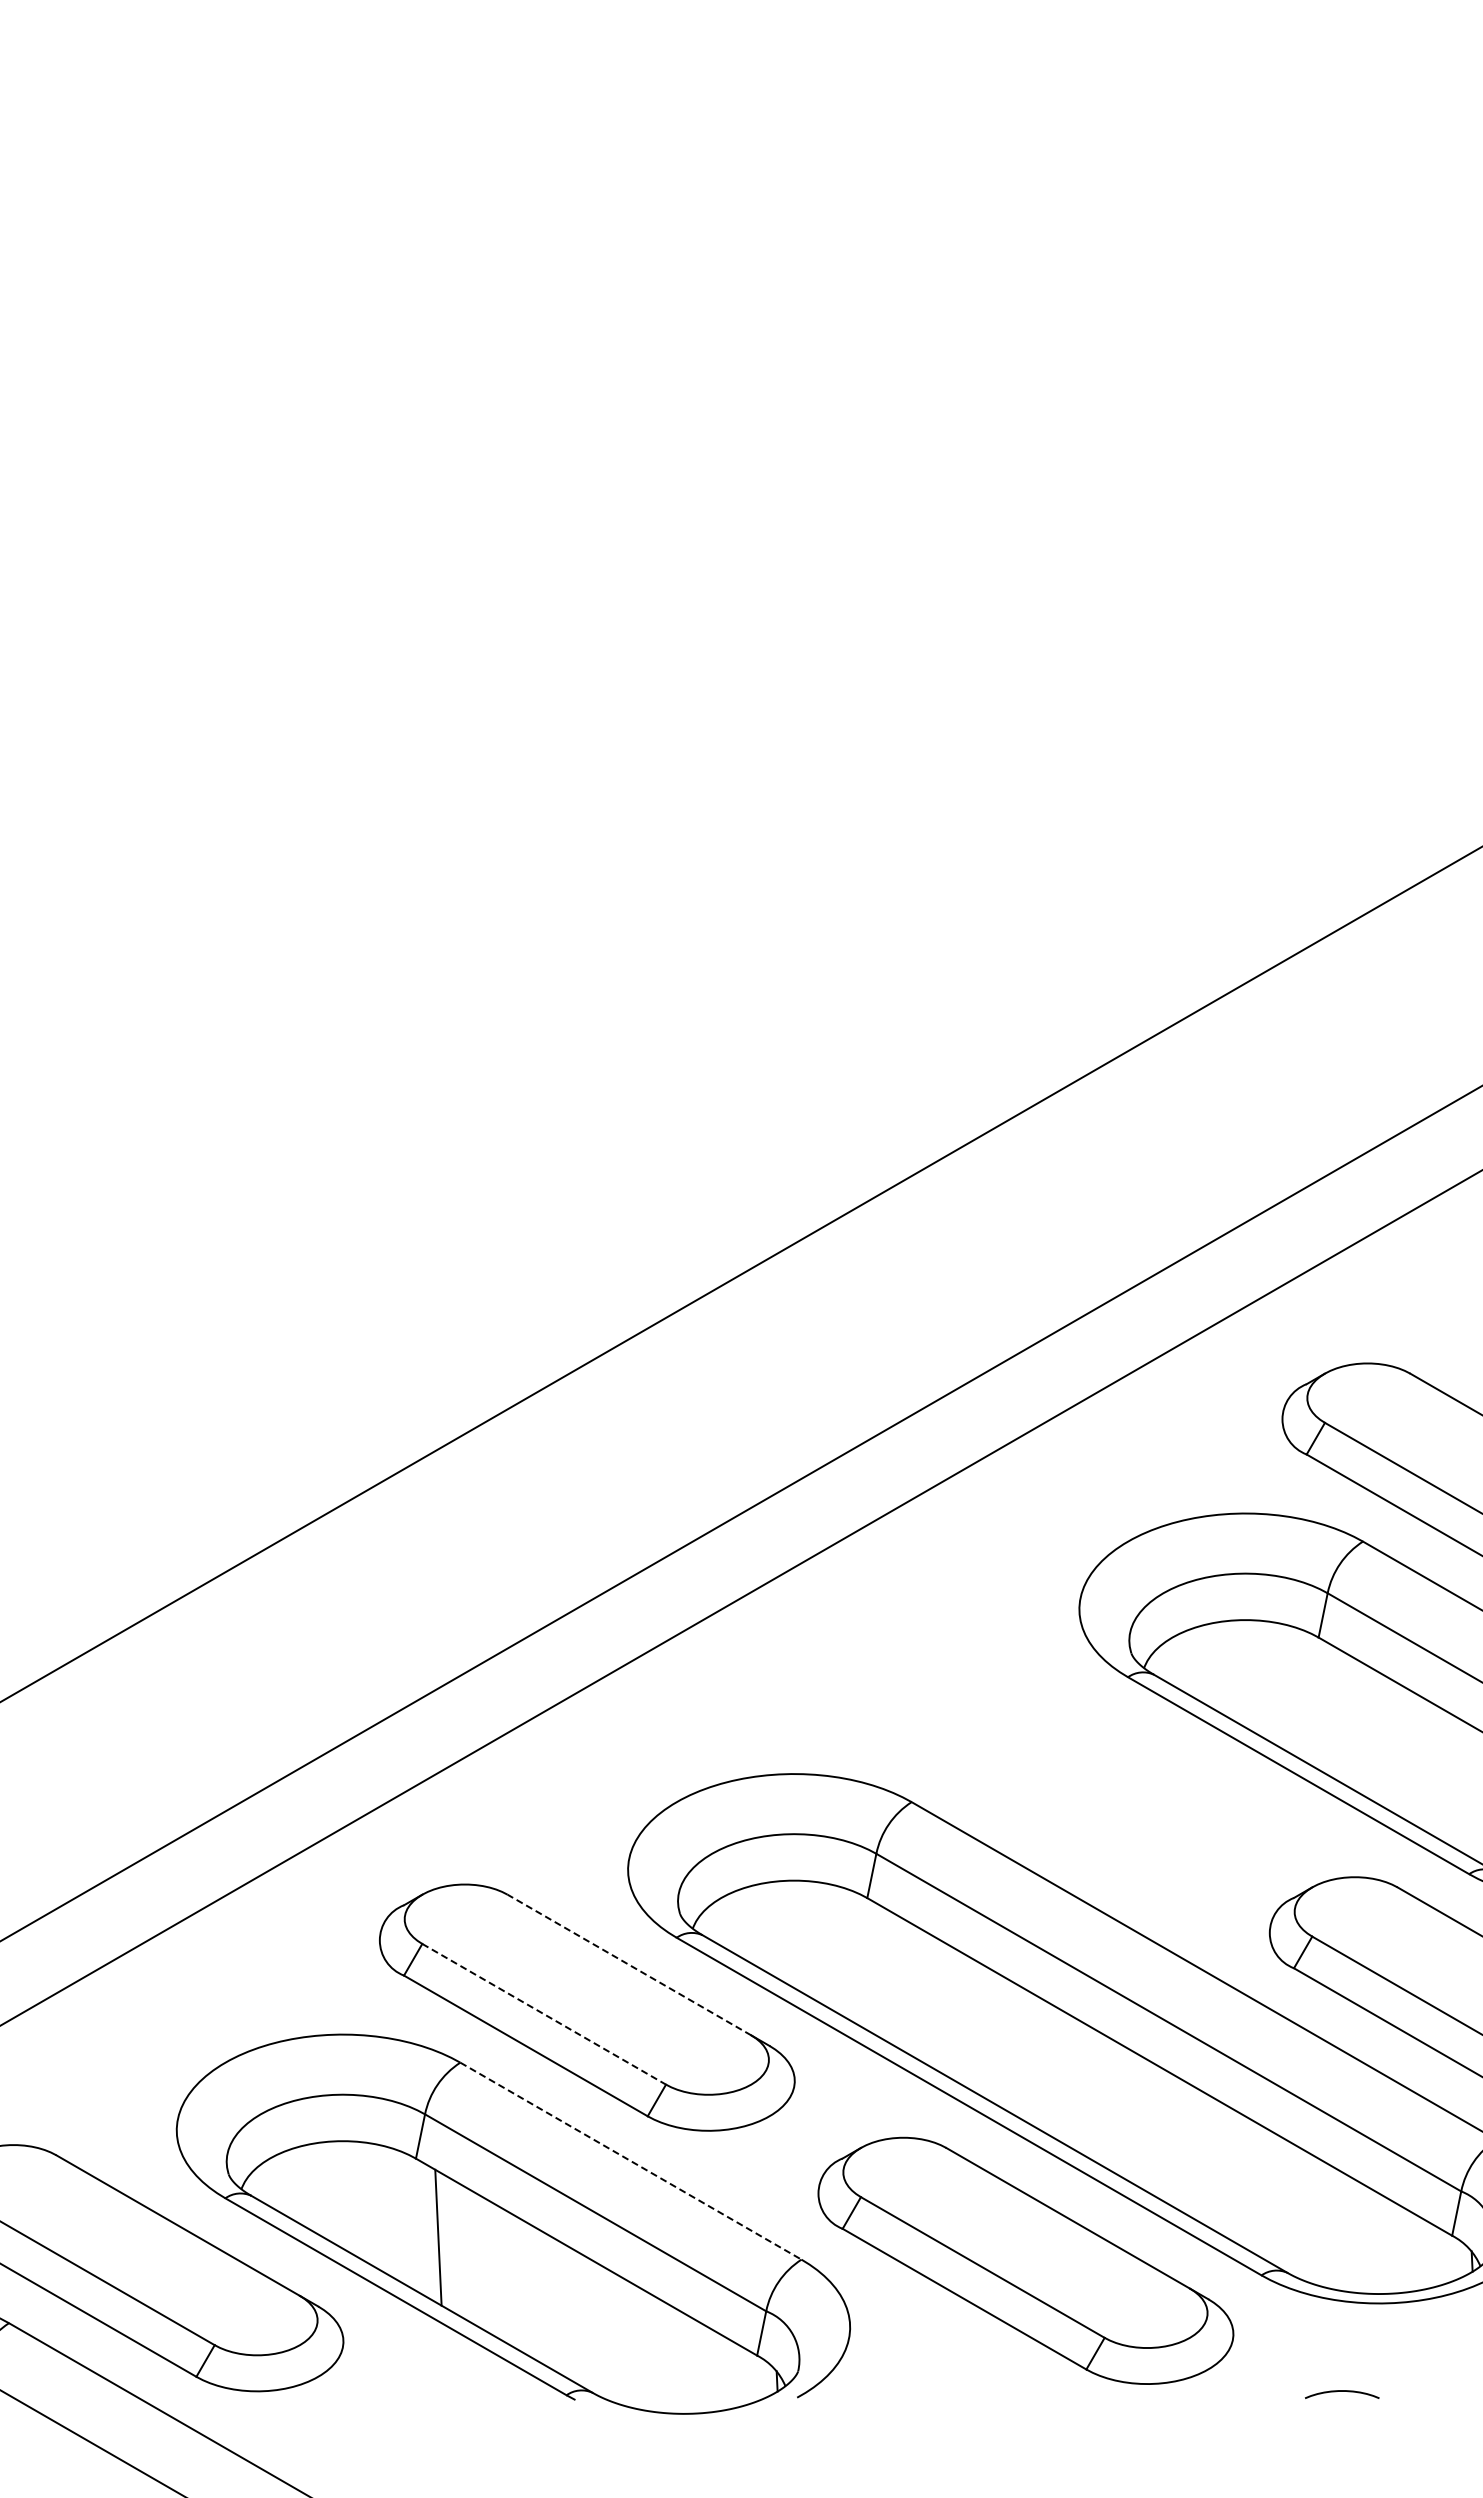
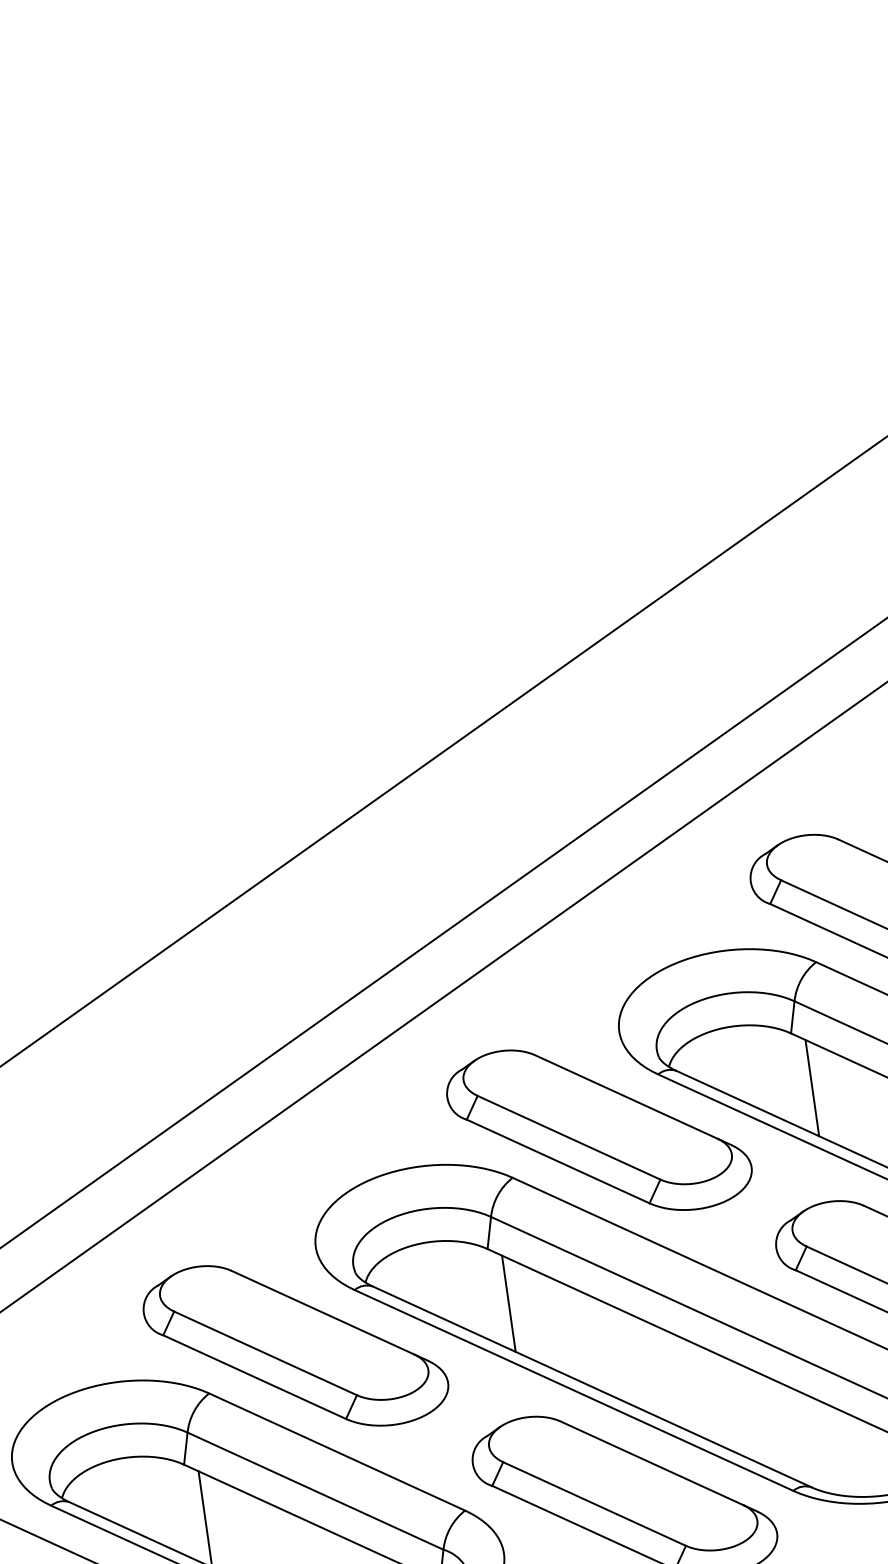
line: (1340, 1716) -> (811, 1088), added
part: (1038, 1747) -> (599, 1130), added
line: (629, 1965) -> (322, 1312), dashed -> solid
line: (889, 1977) -> (508, 1304), added
line: (544, 2014) -> (265, 1353), dashed -> solid
line: (630, 2161) -> (336, 1452), dashed -> solid

